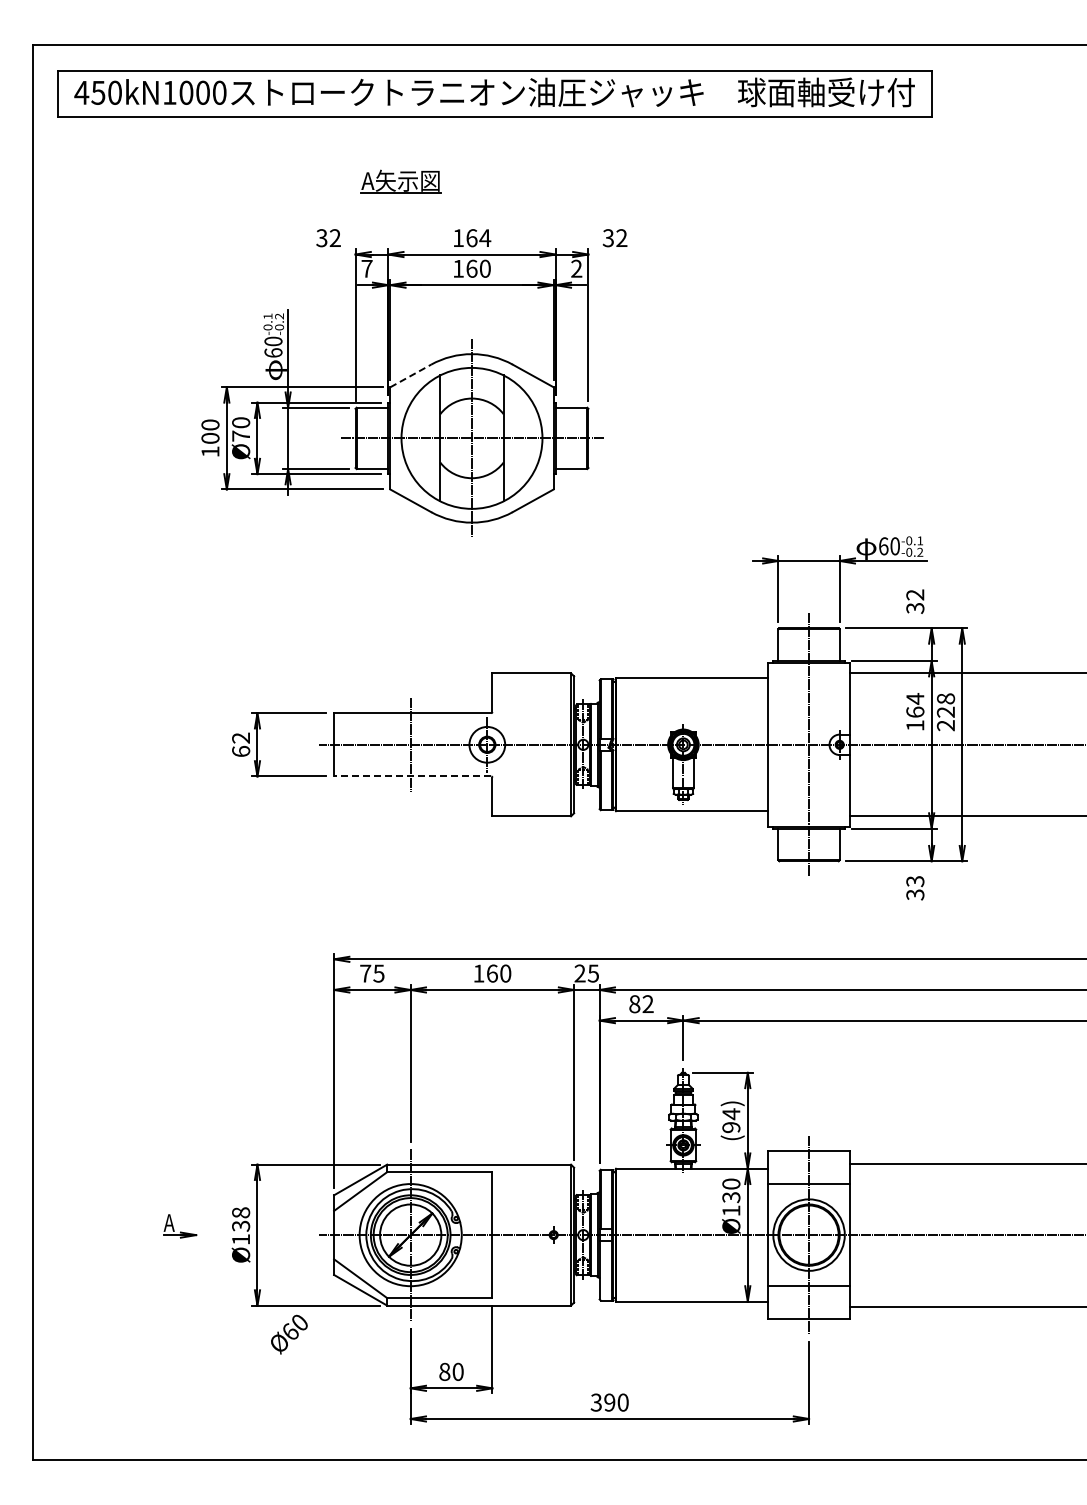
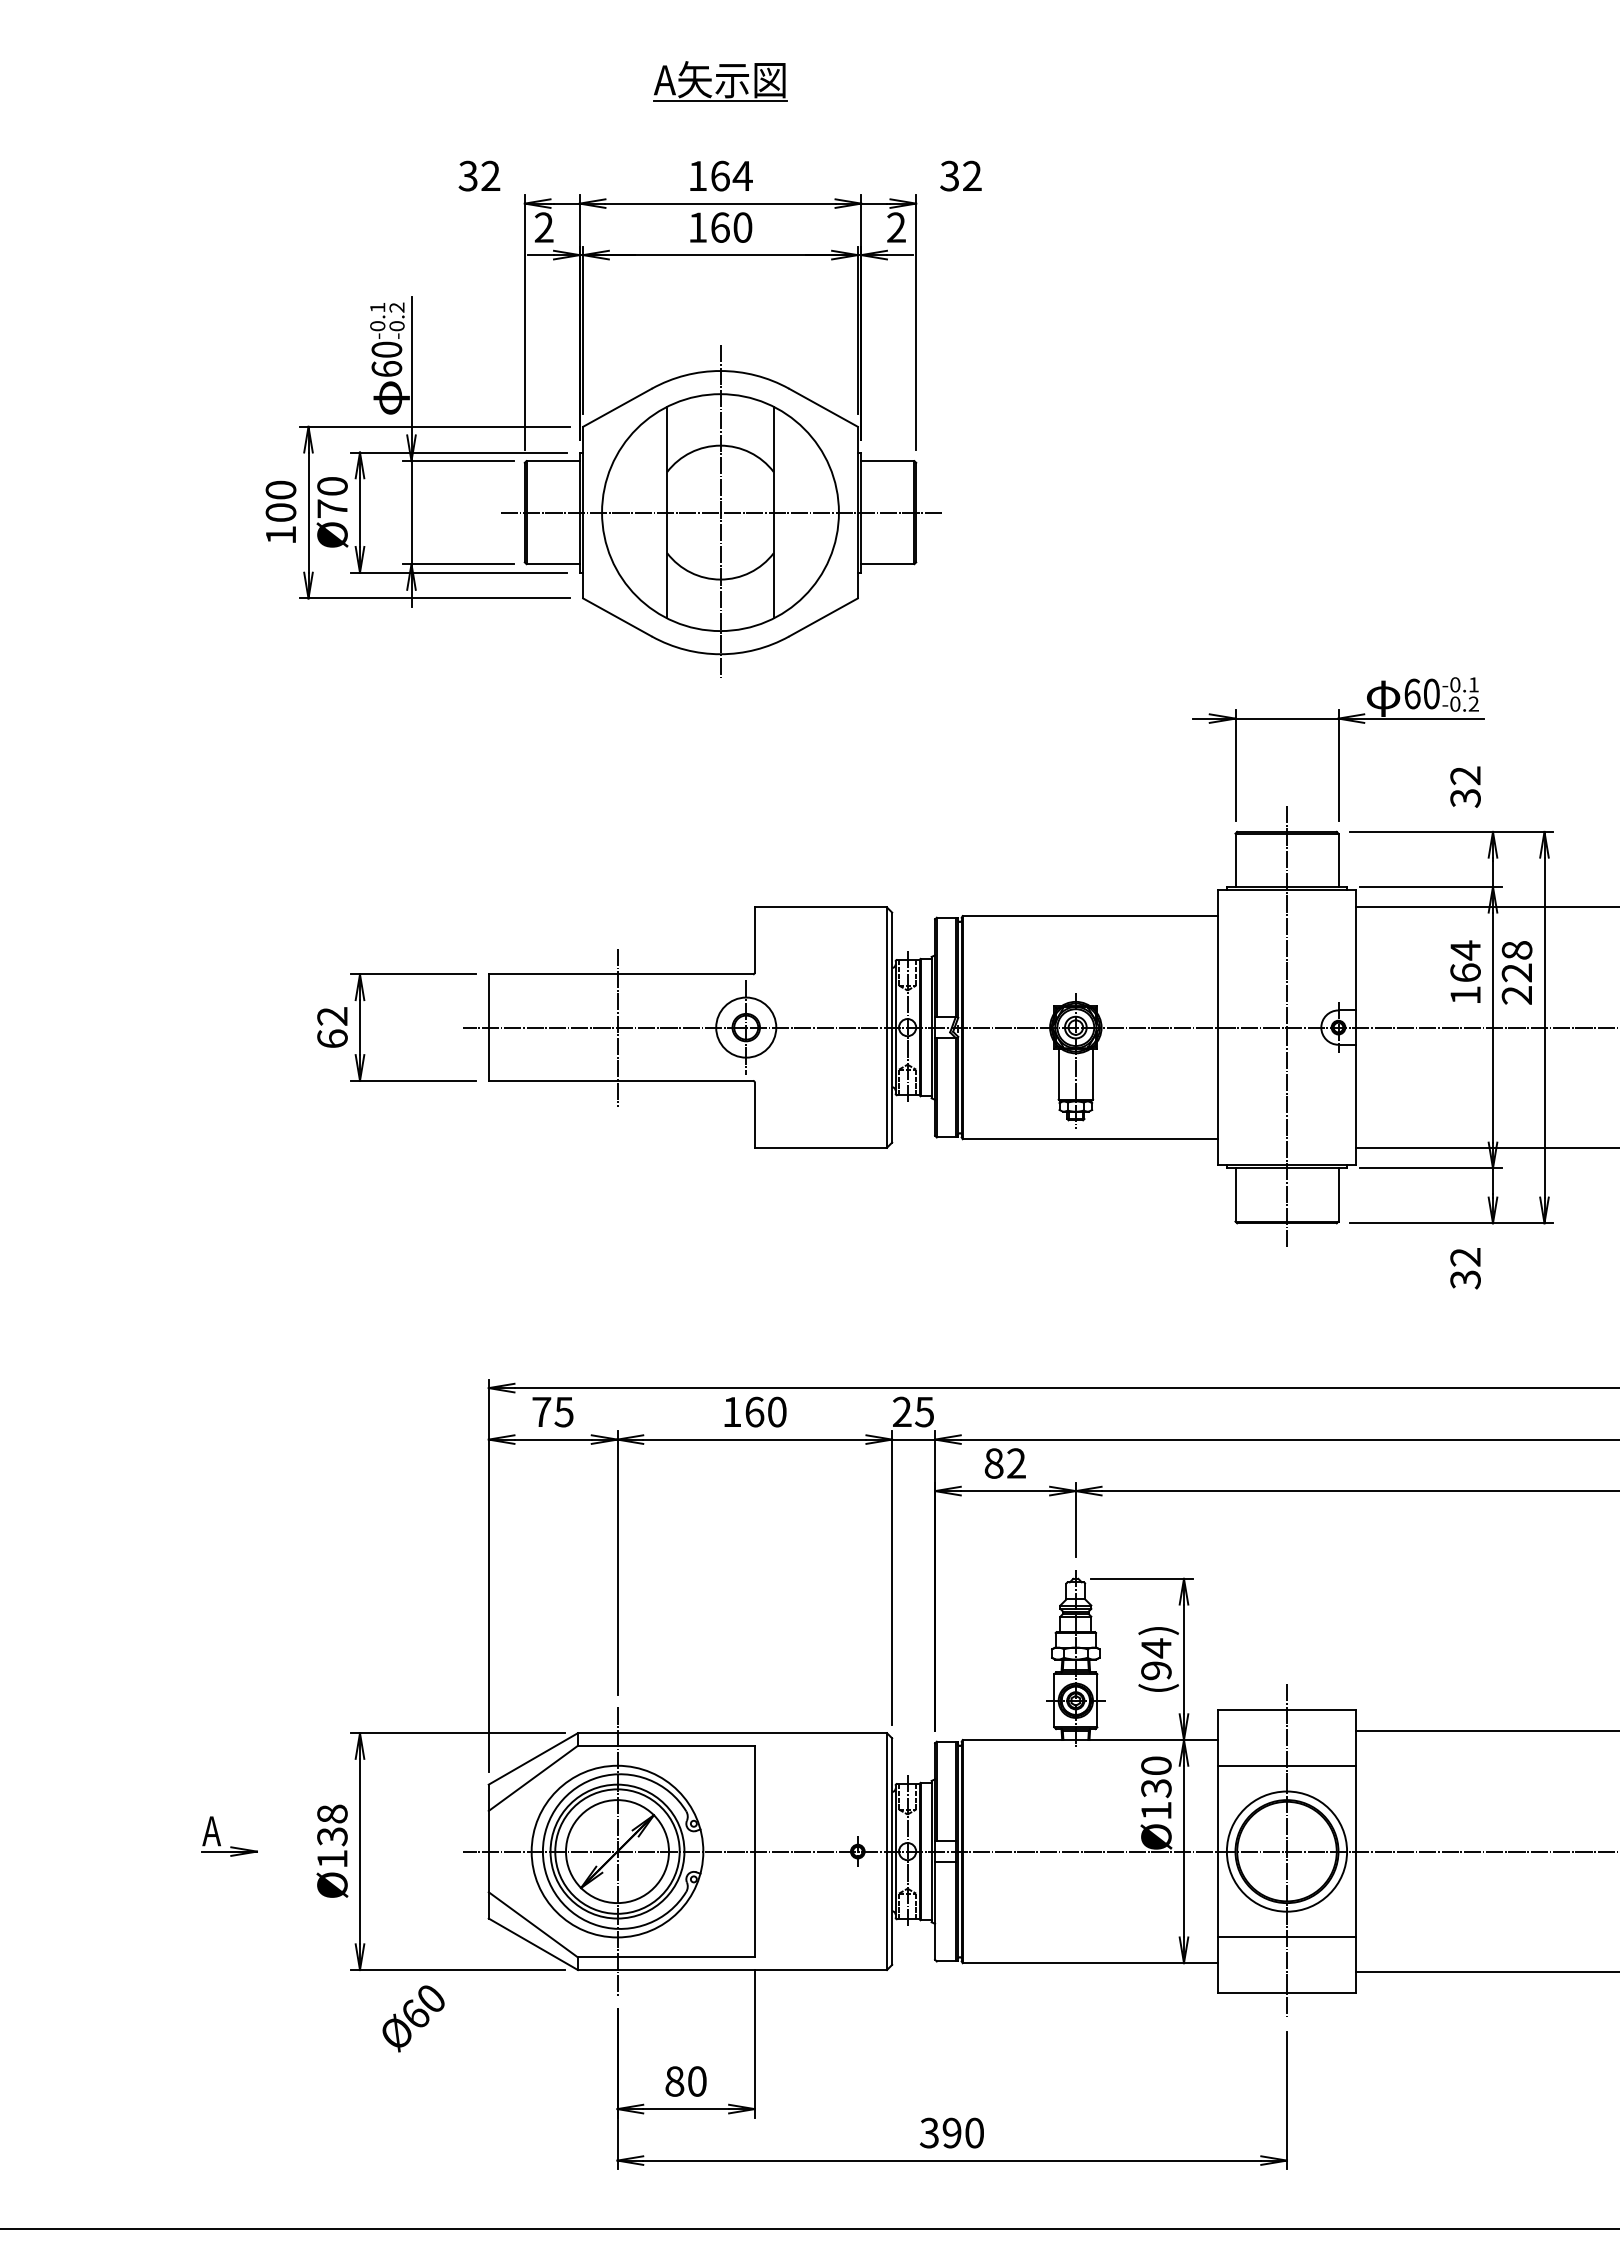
part: (400, 181) -> (719, 80), moved
text: (366, 268) -> (543, 227), 7 -> 2
line: (411, 375) -> (618, 406), dashed -> solid
line: (412, 776) -> (620, 1080), dashed -> solid
text: (915, 881) -> (1465, 1257), 33 -> 32

